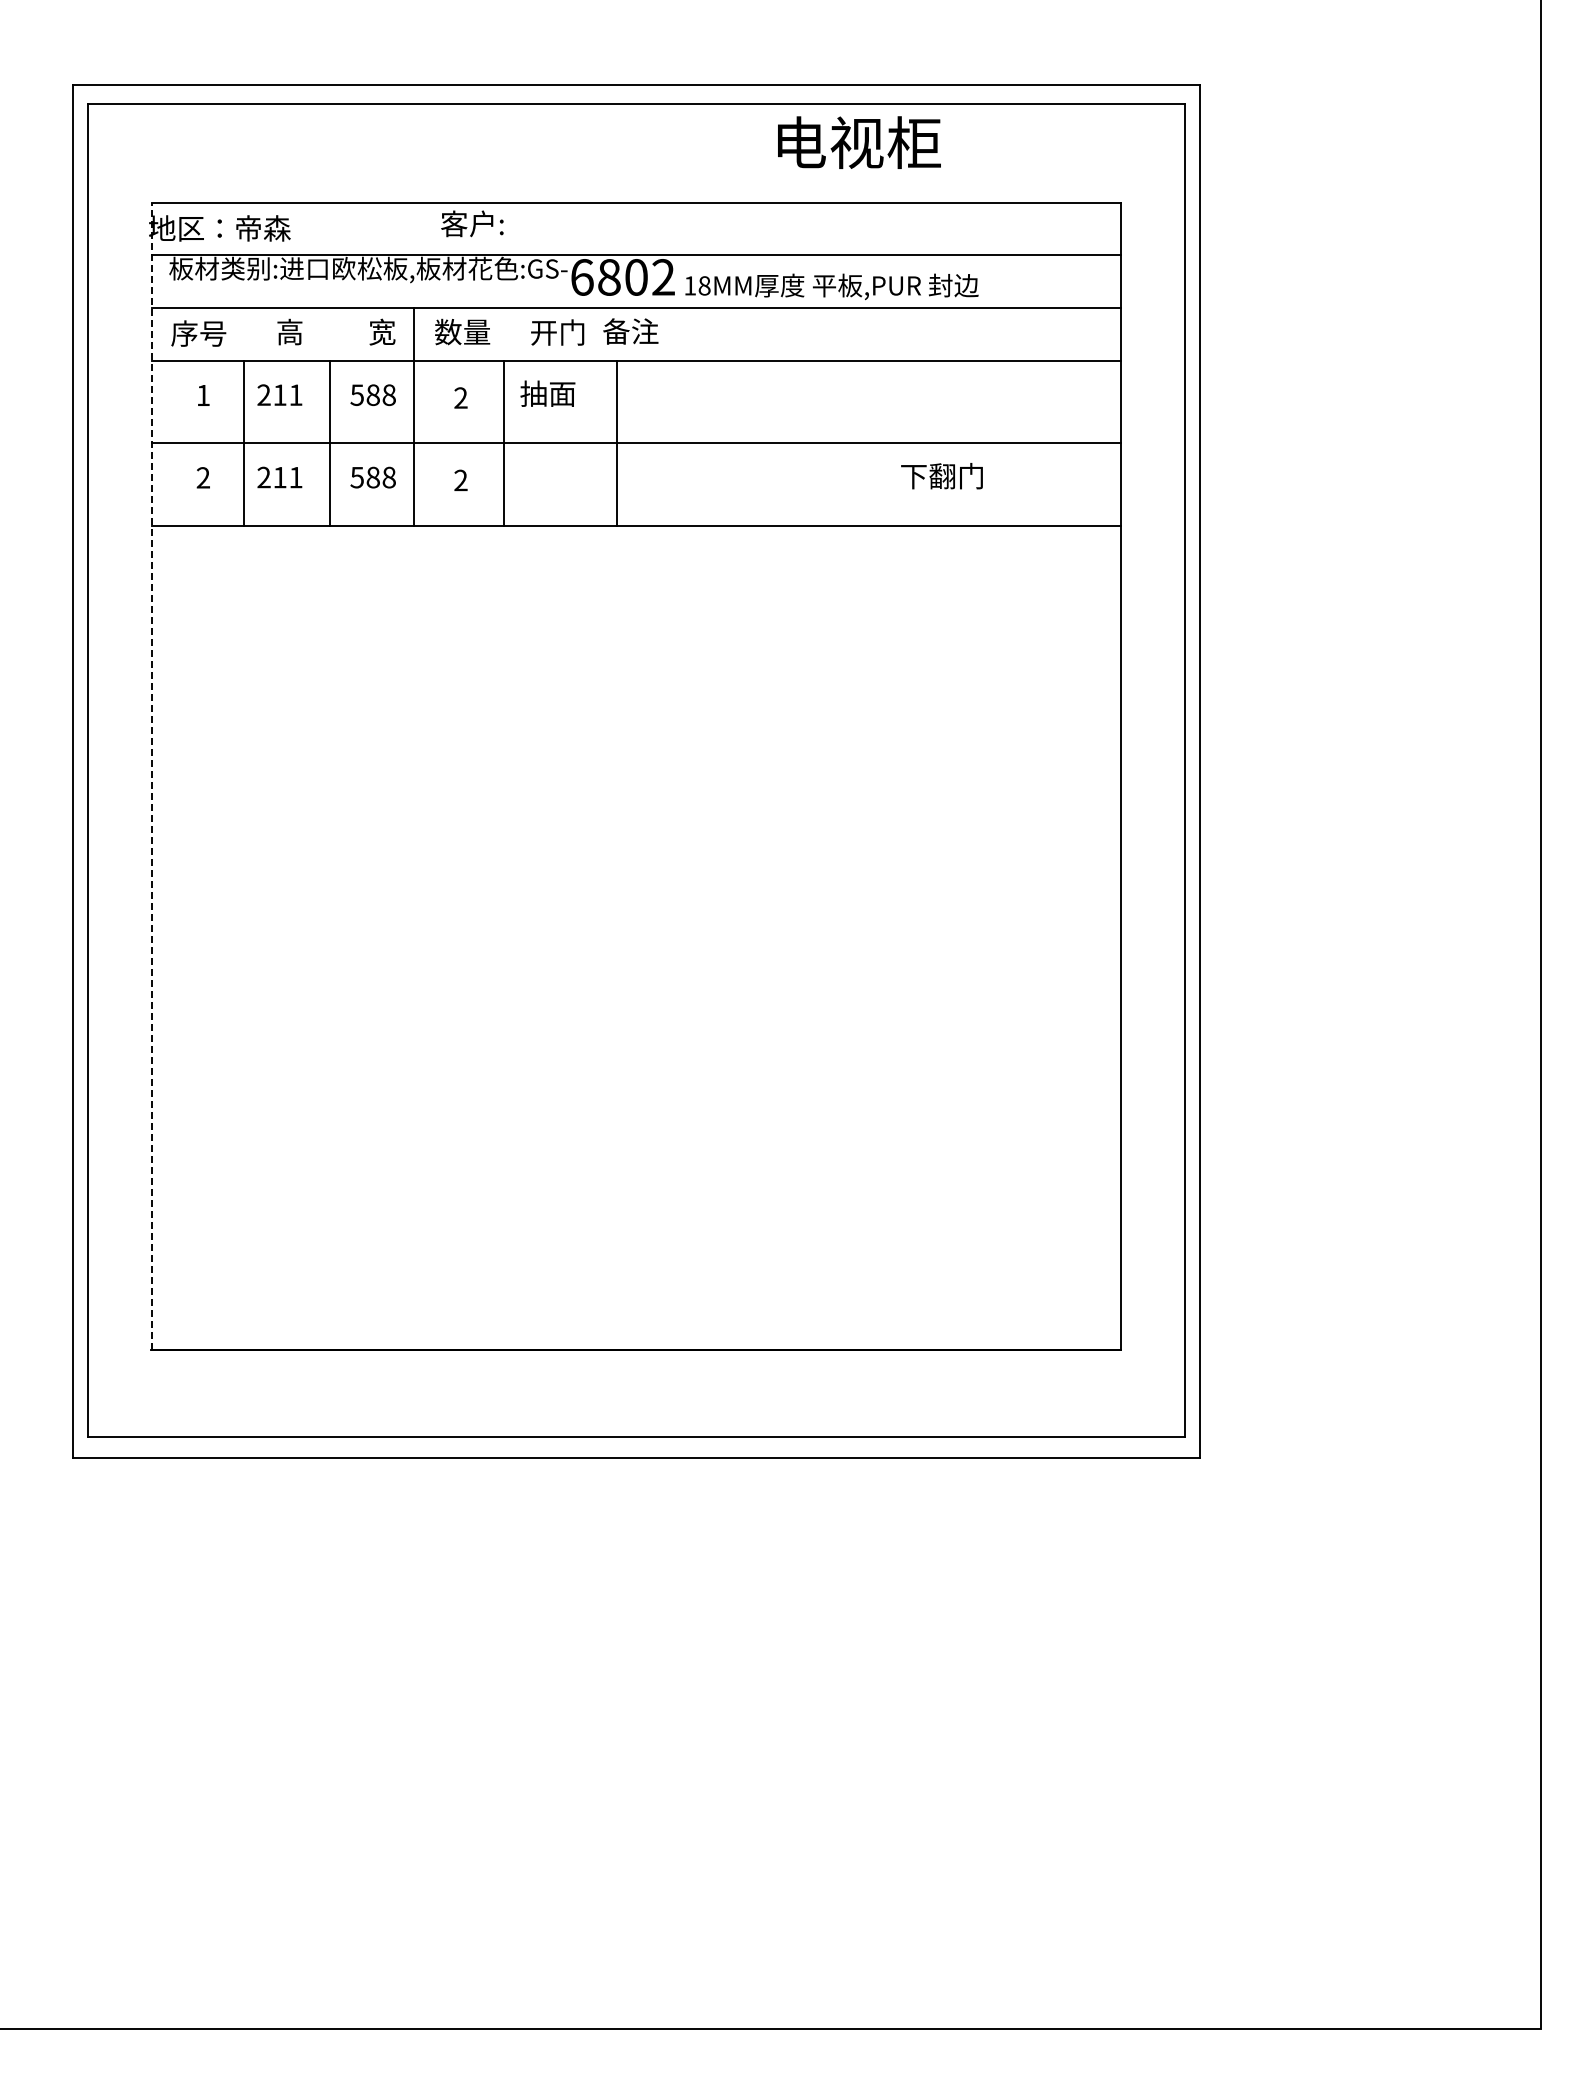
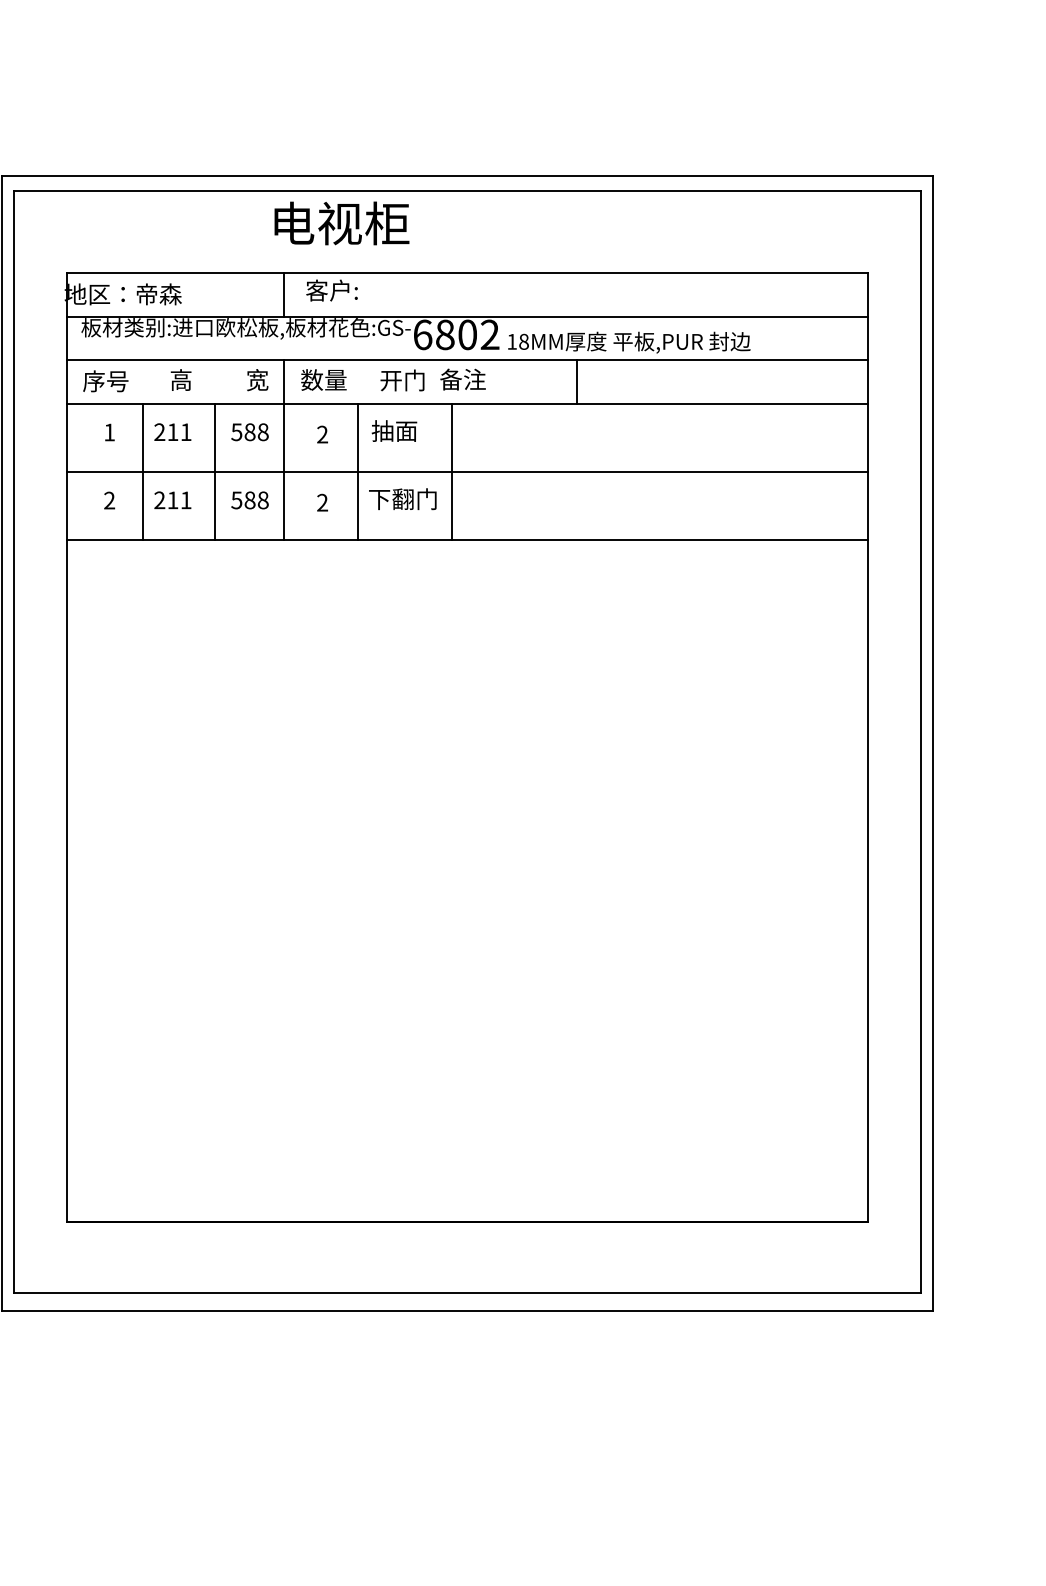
text: (859, 142) -> (342, 223), moved
line: (413, 228) -> (283, 294), added
line: (768, 334) -> (576, 382), added
text: (941, 476) -> (402, 499), moved
line: (151, 776) -> (66, 747), dashed -> solid

